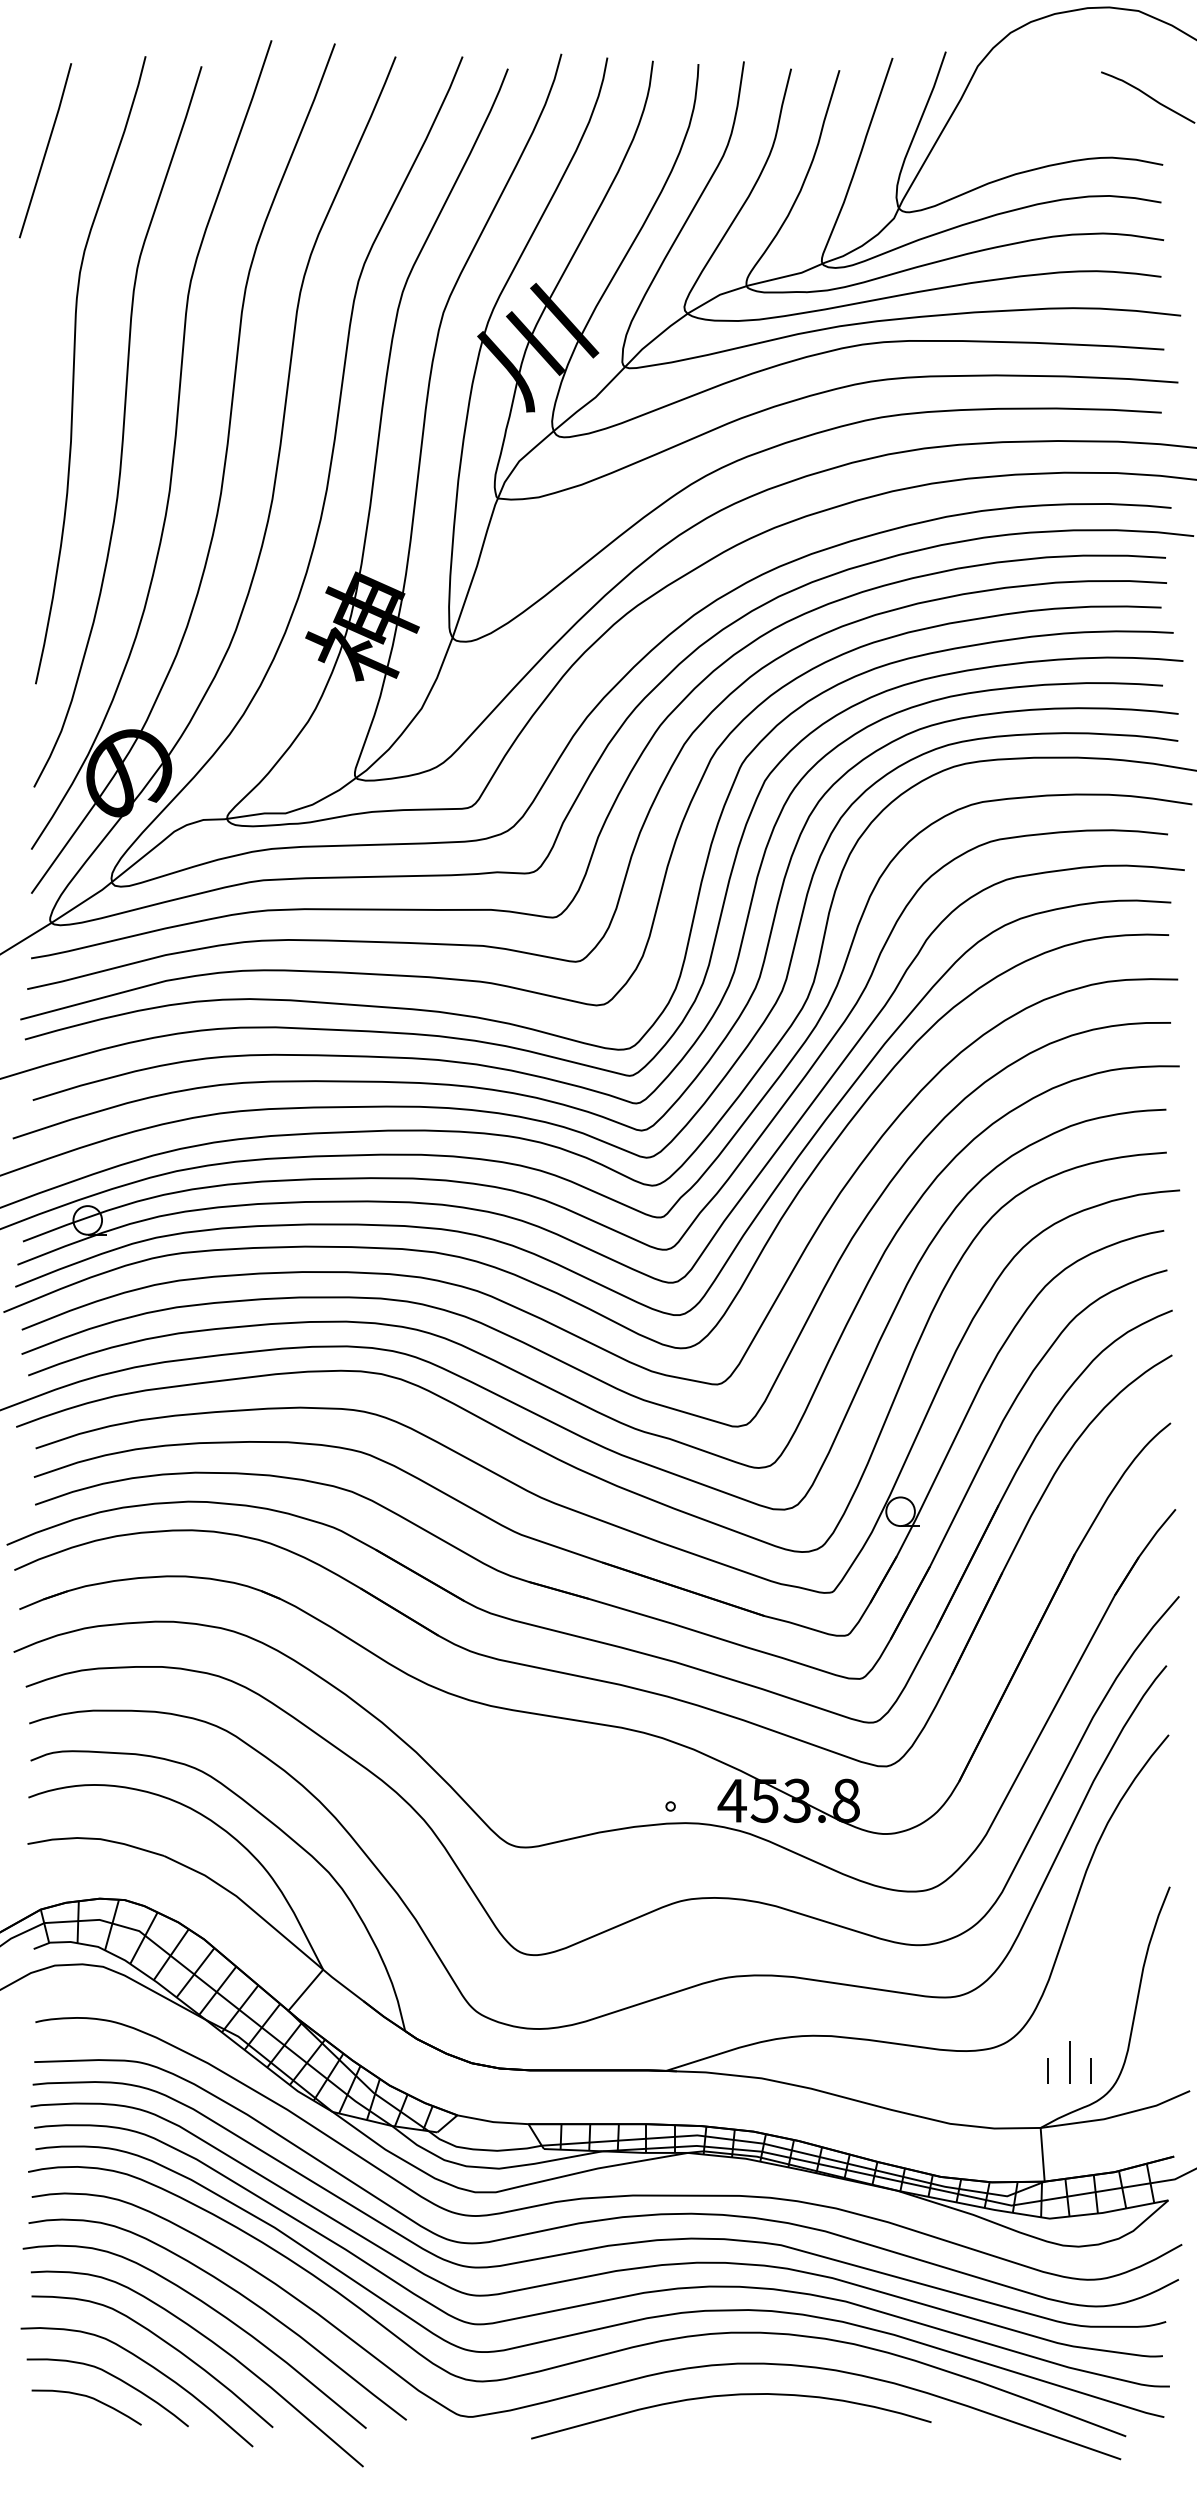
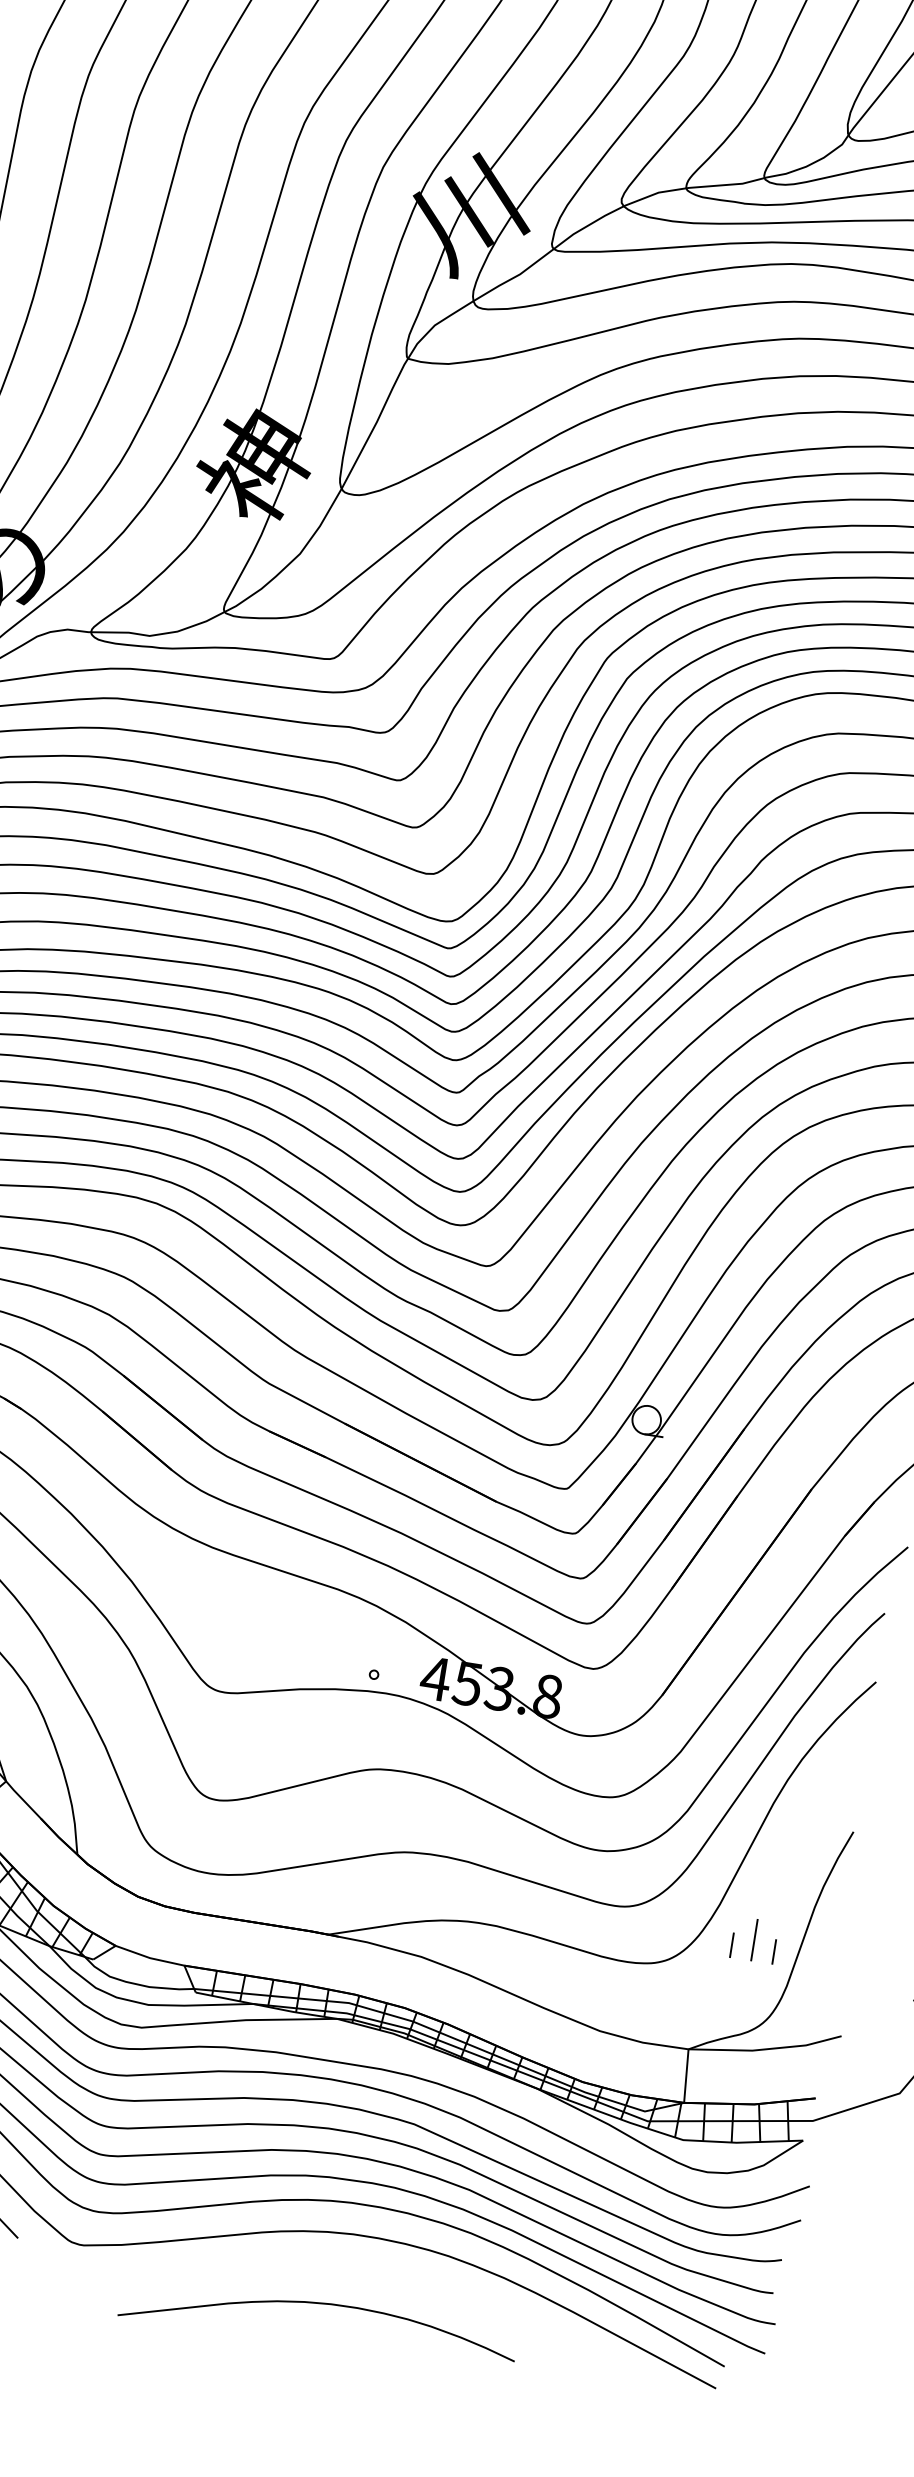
part: (1069, 2062) -> (754, 1940), moved
curve: (728, 2396) -> (318, 2304), moved

